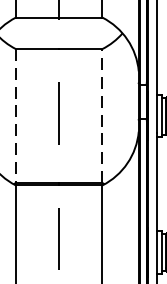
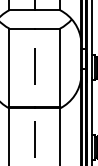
line: (103, 115) -> (60, 67), dashed -> solid
line: (16, 117) -> (9, 68), dashed -> solid

